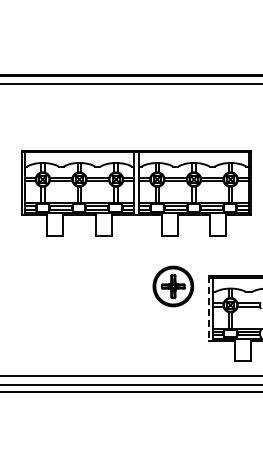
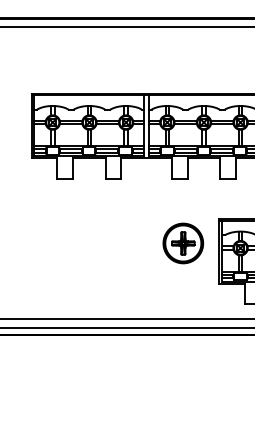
part: (173, 286) -> (183, 243), moved
line: (208, 308) -> (218, 251), dashed -> solid

